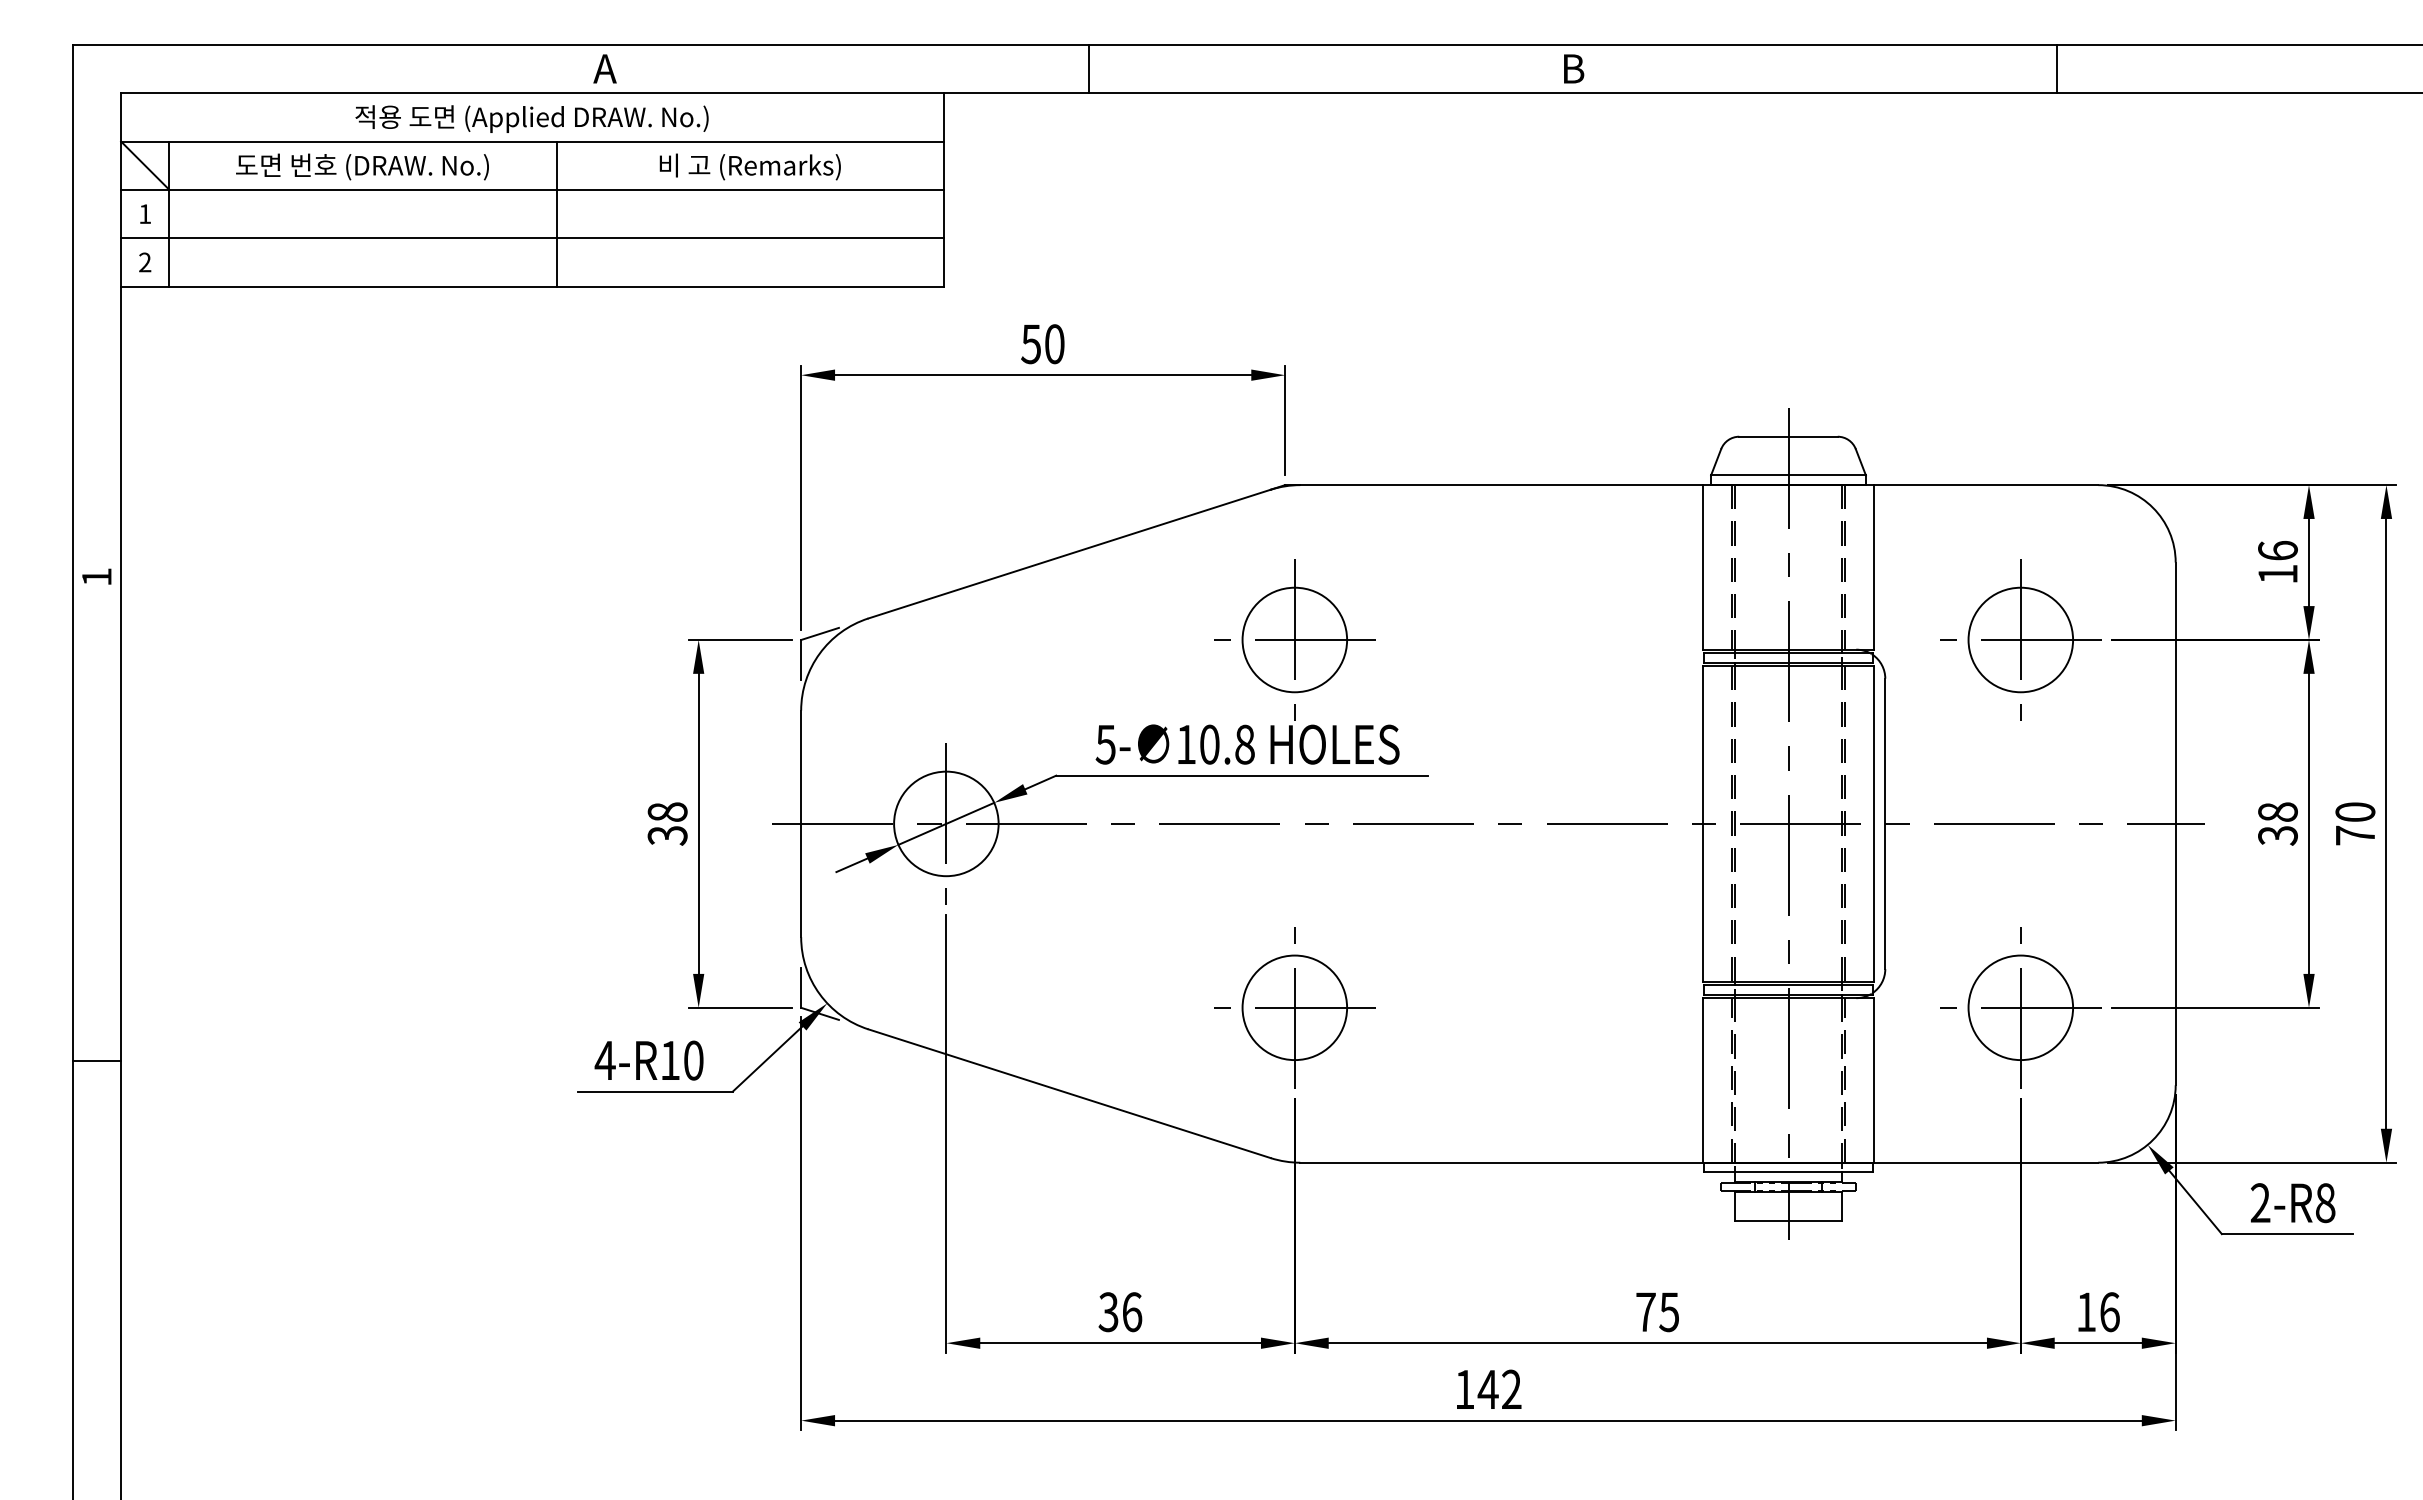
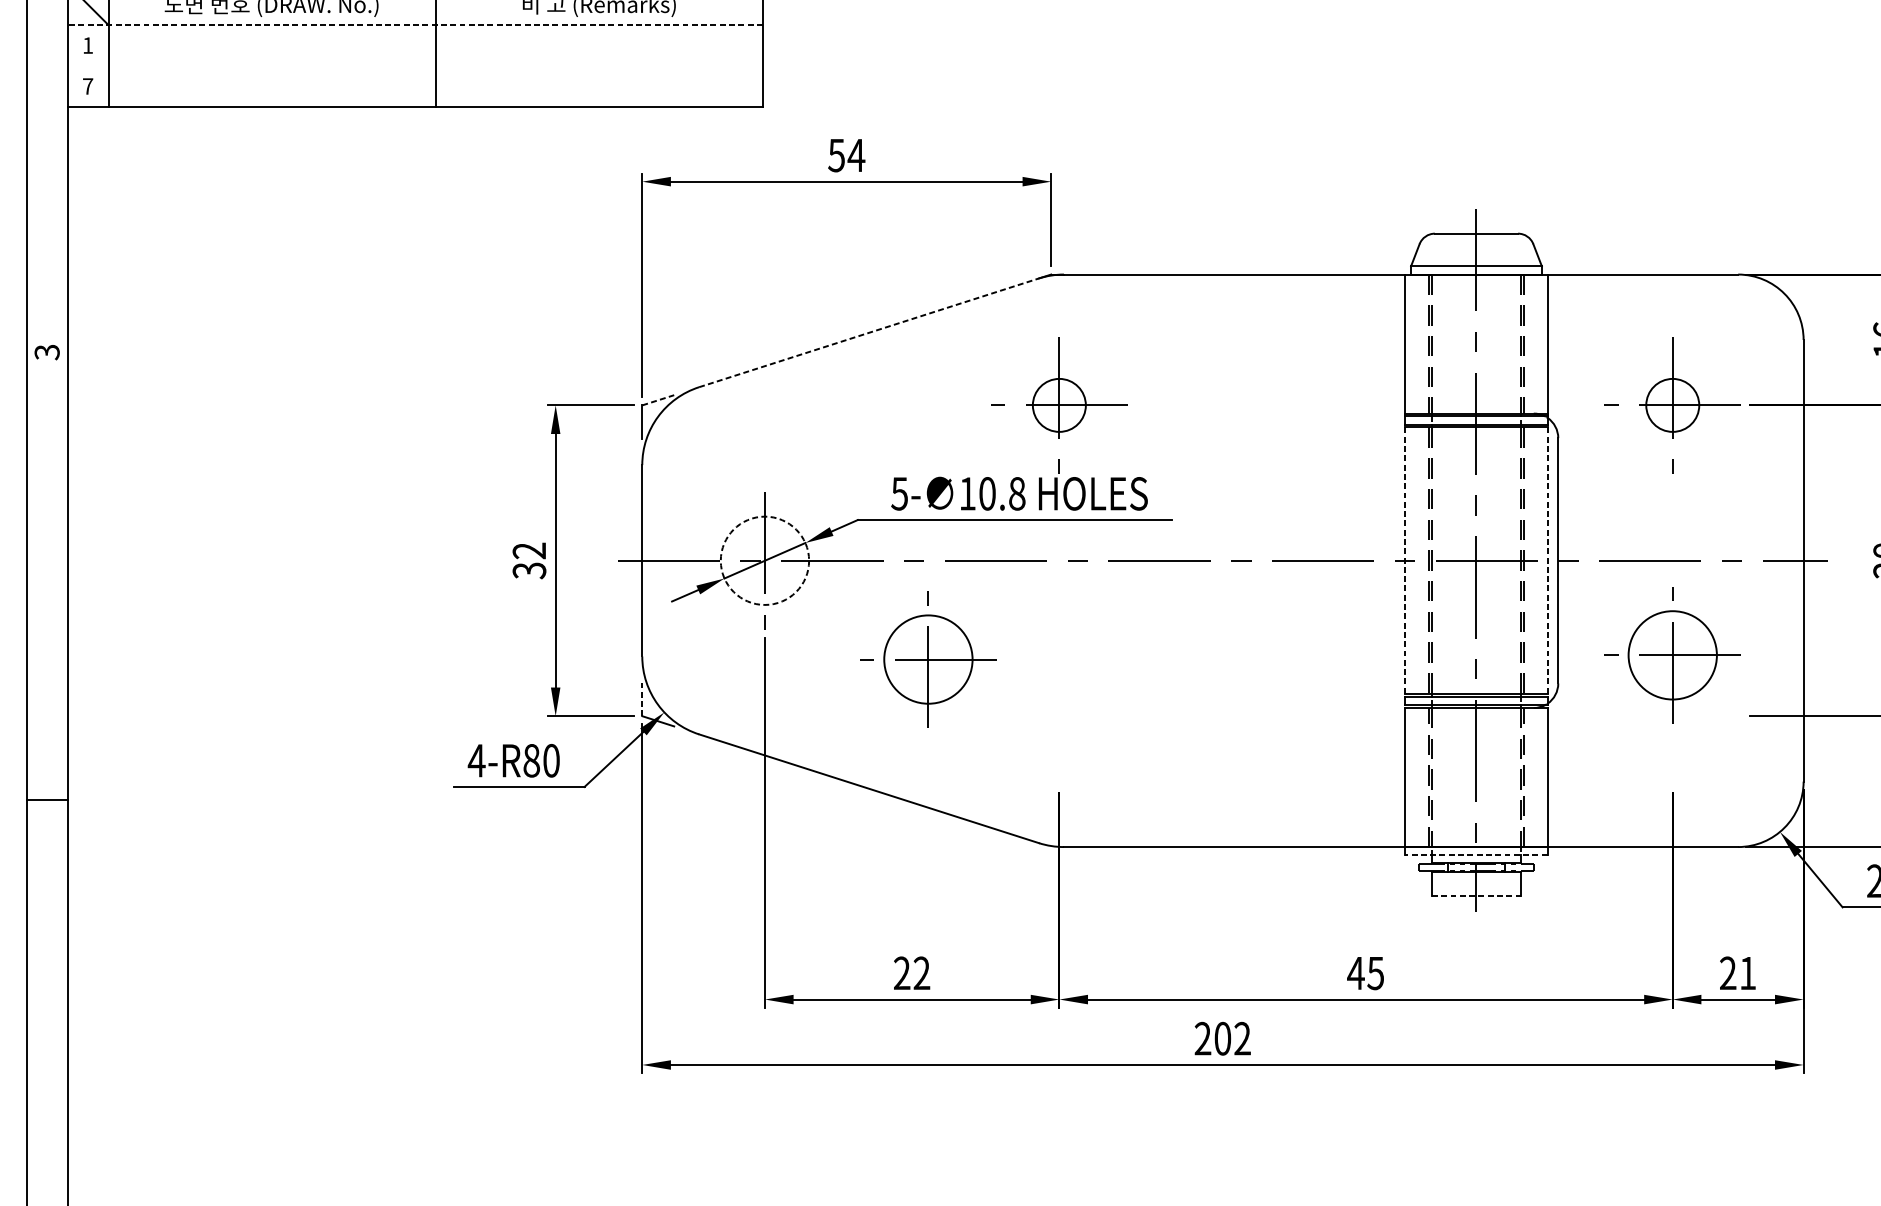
line: (531, 189) -> (414, 24), solid -> dashed
line: (532, 238) -> (415, 66), removed
text: (145, 262) -> (88, 86), 2 -> 7
text: (1054, 344) -> (856, 155), 50 -> 54
line: (1070, 553) -> (869, 332), solid -> dashed
text: (96, 577) -> (46, 352), 1 -> 3
line: (820, 633) -> (658, 399), solid -> dashed
circle: (1294, 639) -> (1059, 404), size x0.6
circle: (2020, 639) -> (1672, 404), size x0.6
text: (667, 811) -> (529, 550), 38 -> 32
circle: (946, 823) -> (765, 560), solid -> dashed
line: (1703, 823) -> (1404, 560), solid -> dashed
line: (1873, 823) -> (1548, 560), solid -> dashed
line: (801, 988) -> (642, 699), solid -> dashed
part: (1294, 1007) -> (928, 659), moved
part: (2020, 1007) -> (1672, 655), moved
text: (670, 1060) -> (531, 760), 4-R10 -> 4-R80
line: (96, 1061) -> (46, 800), moved
line: (1788, 1172) -> (1476, 855), solid -> dashed
line: (1788, 1220) -> (1476, 895), solid -> dashed
text: (1645, 1311) -> (1355, 972), 75 -> 45
text: (1120, 1312) -> (912, 973), 36 -> 22
text: (2097, 1312) -> (1737, 973), 16 -> 21
text: (1476, 1389) -> (1212, 1038), 142 -> 202

